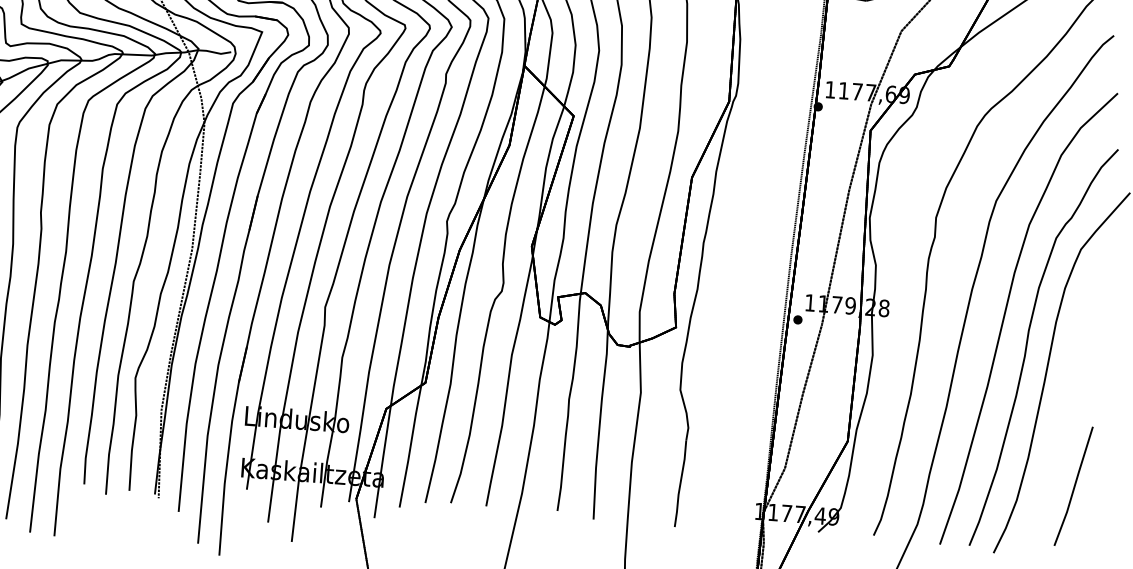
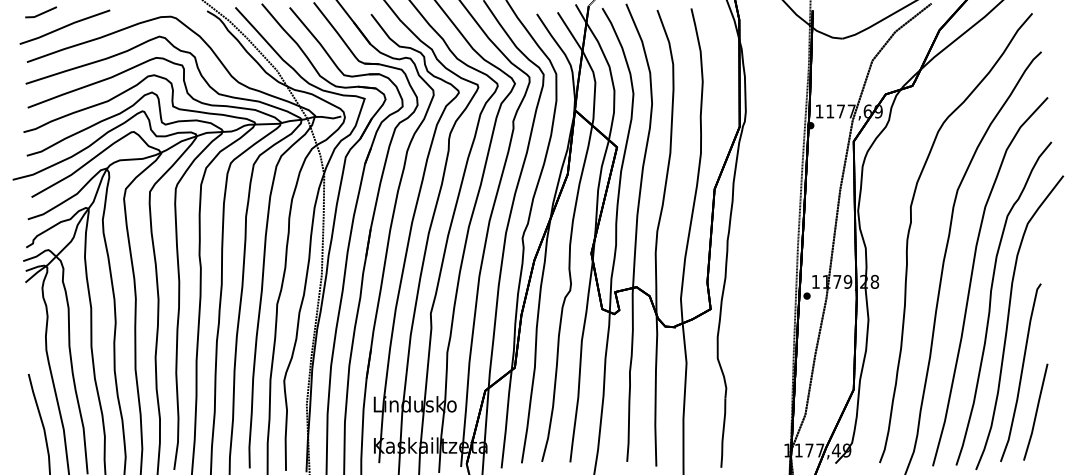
curve: (1058, 435) -> (1020, 372), added

